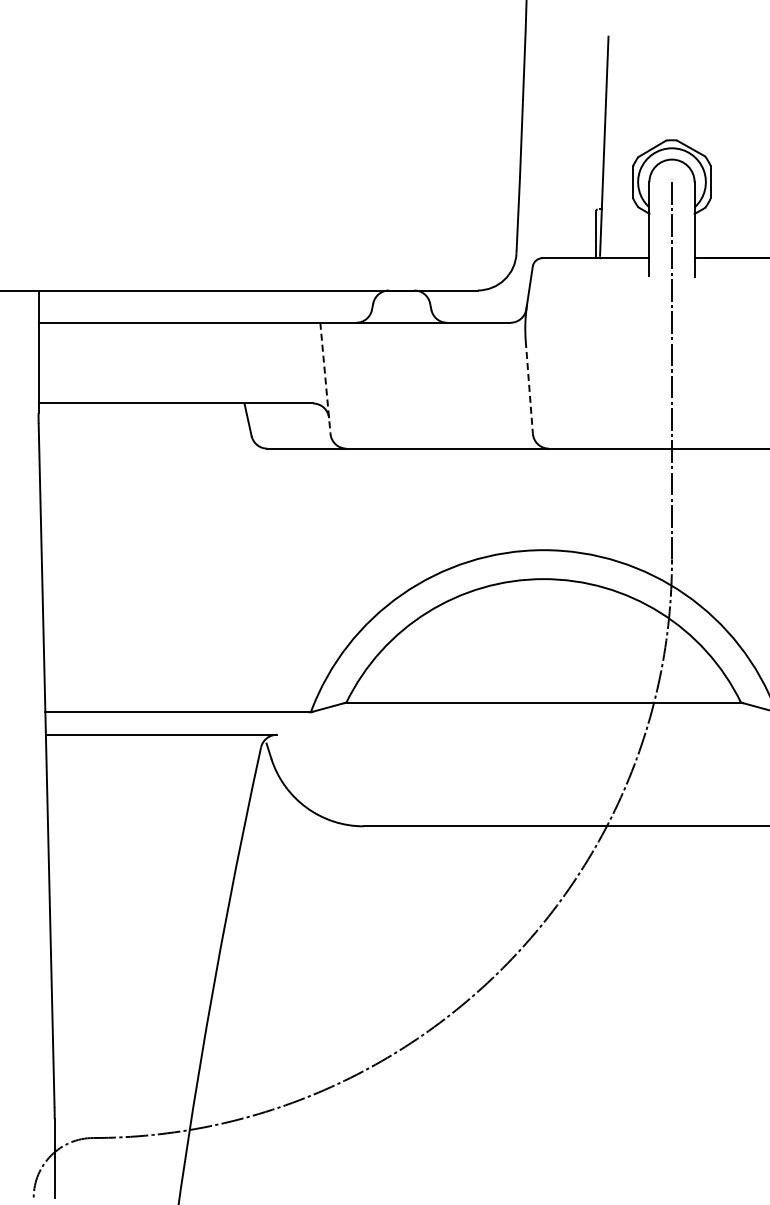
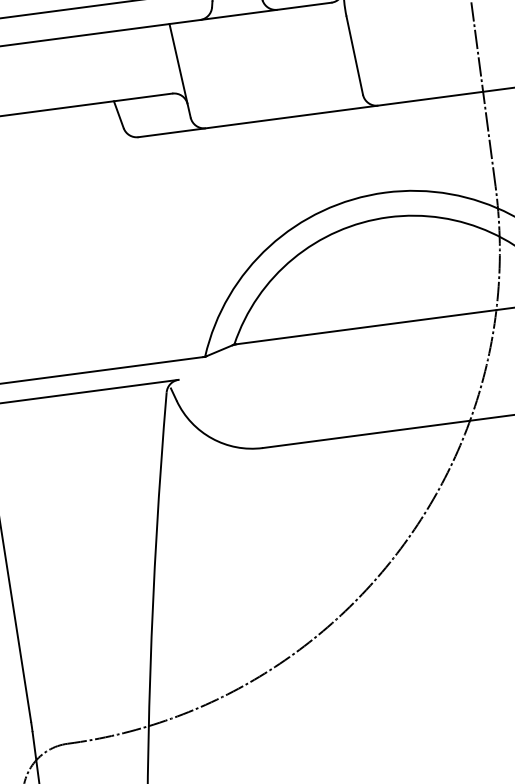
line: (325, 378) -> (180, 70), dashed -> solid
line: (529, 387) -> (354, 55), dashed -> solid

